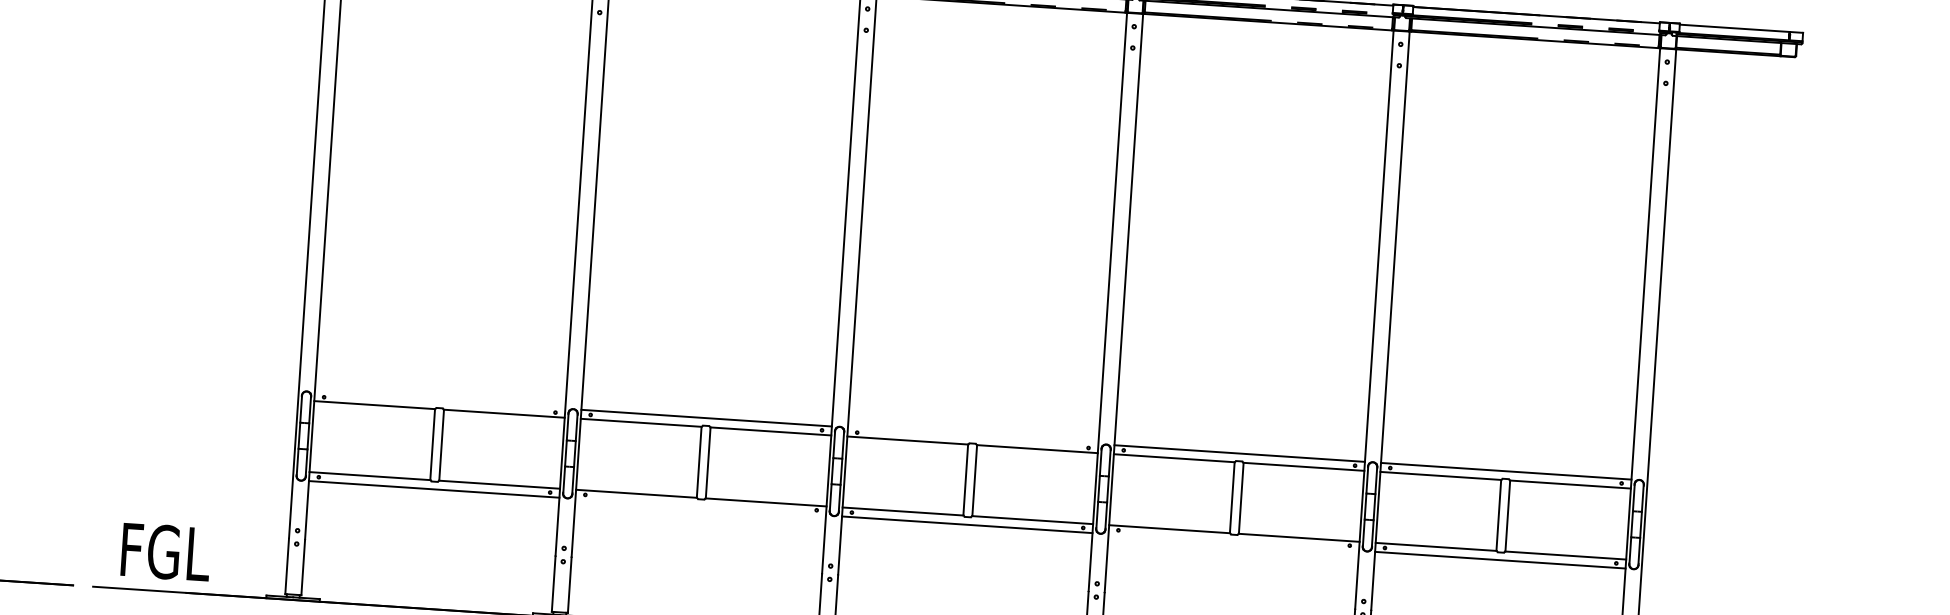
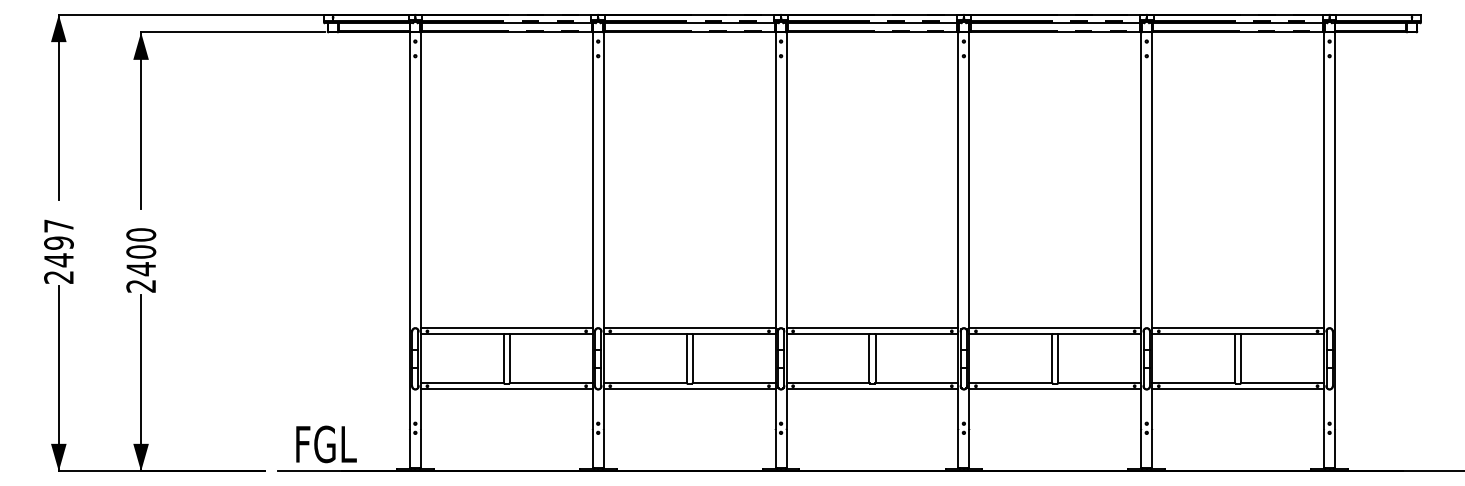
line: (439, 400) -> (506, 328), added
line: (973, 436) -> (872, 328), added
line: (700, 507) -> (689, 389), added
line: (1234, 542) -> (1055, 389), added

